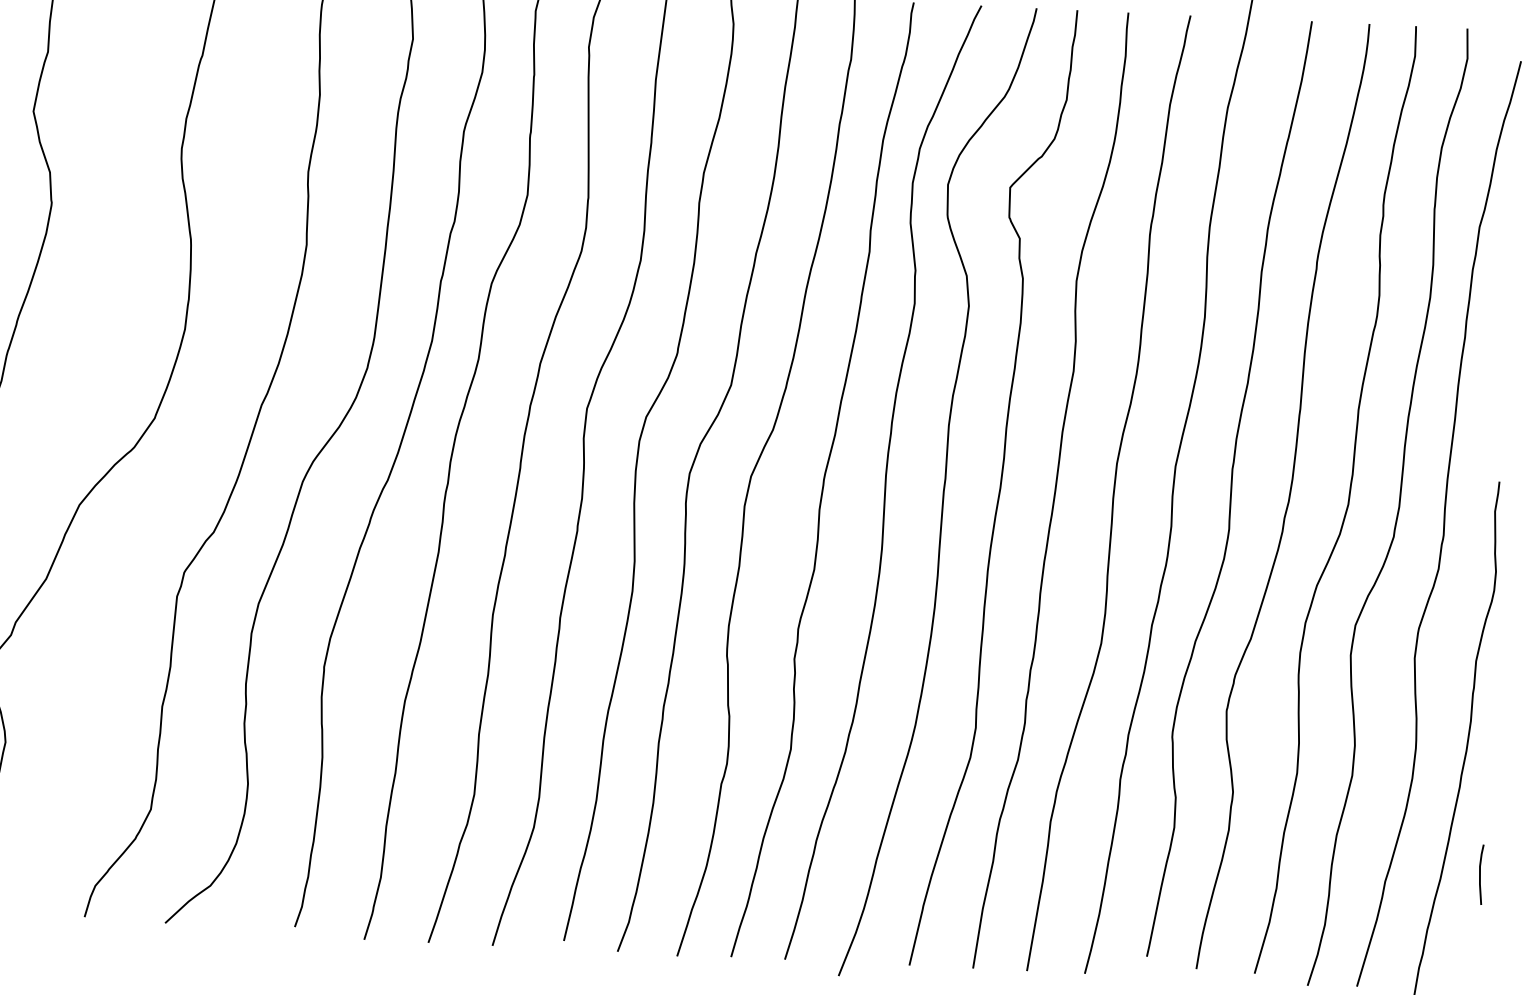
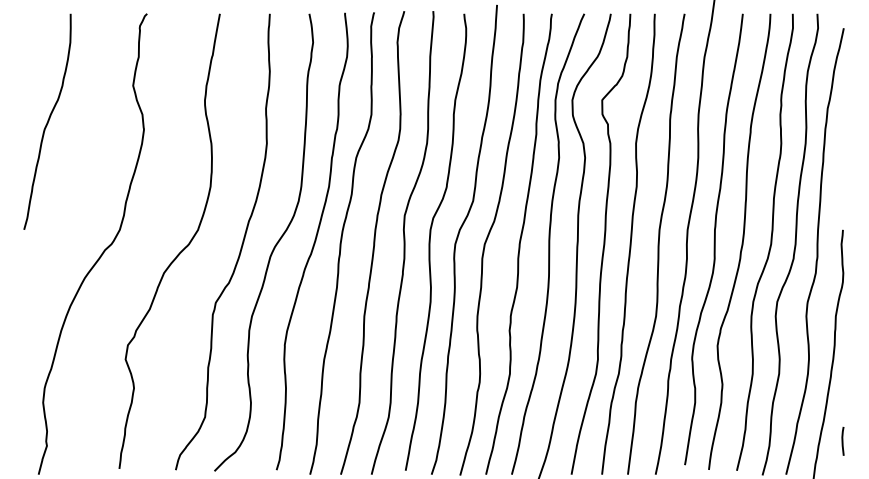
line: (1480, 872) -> (842, 440), moved

